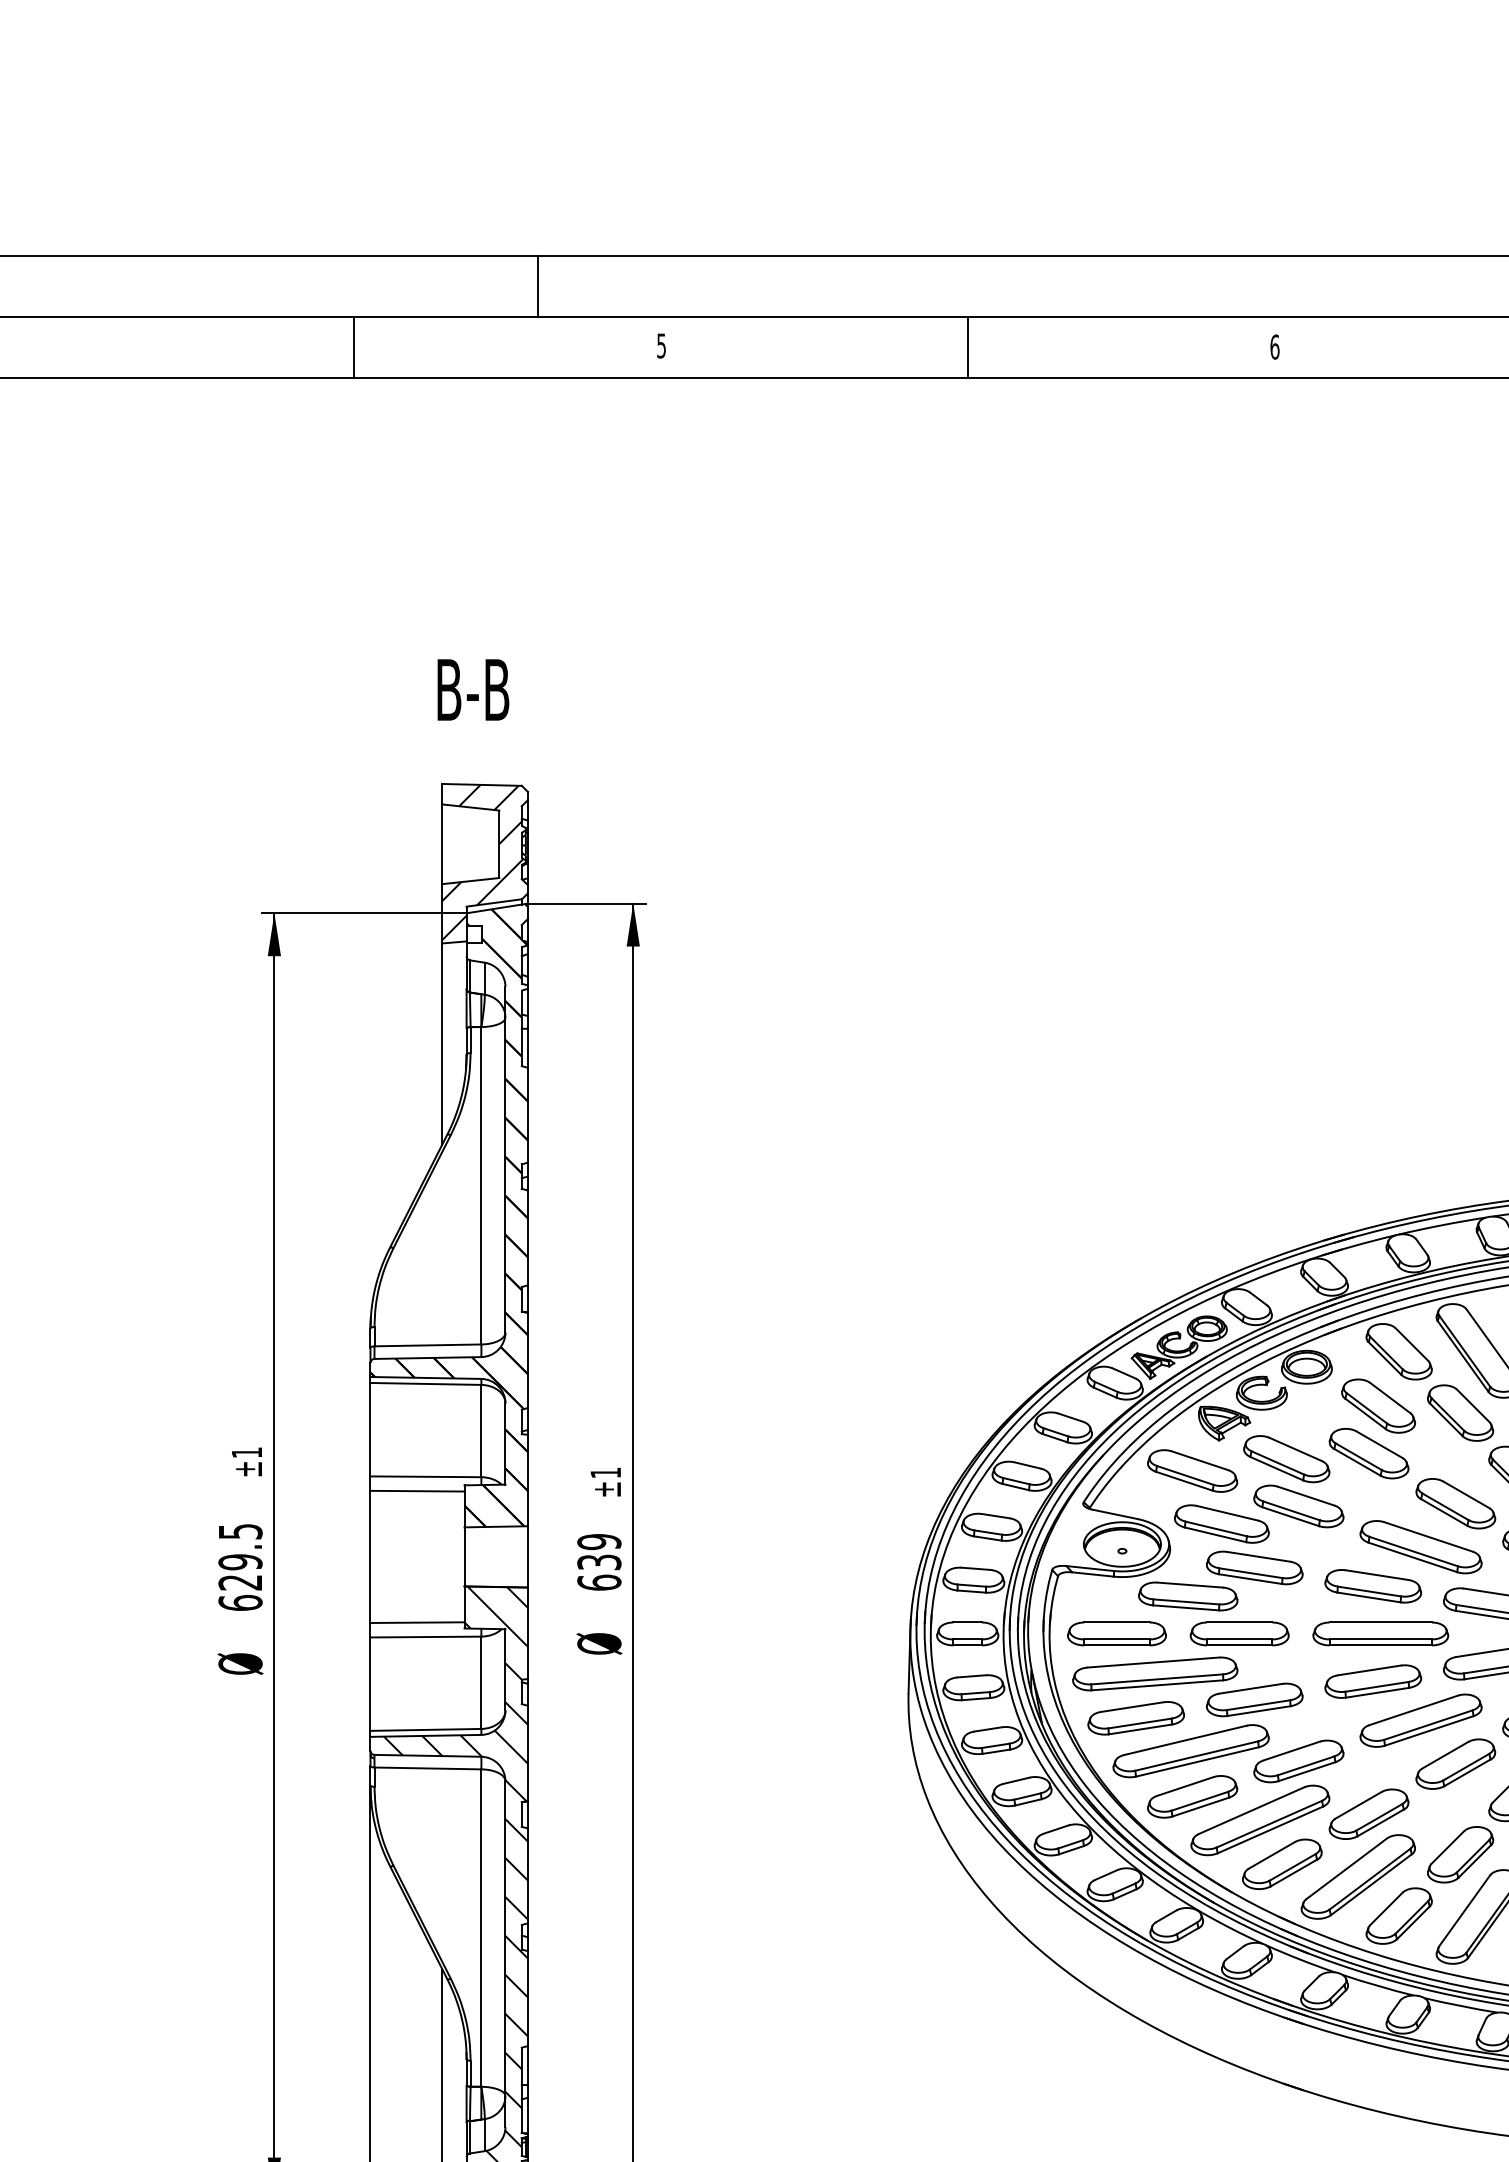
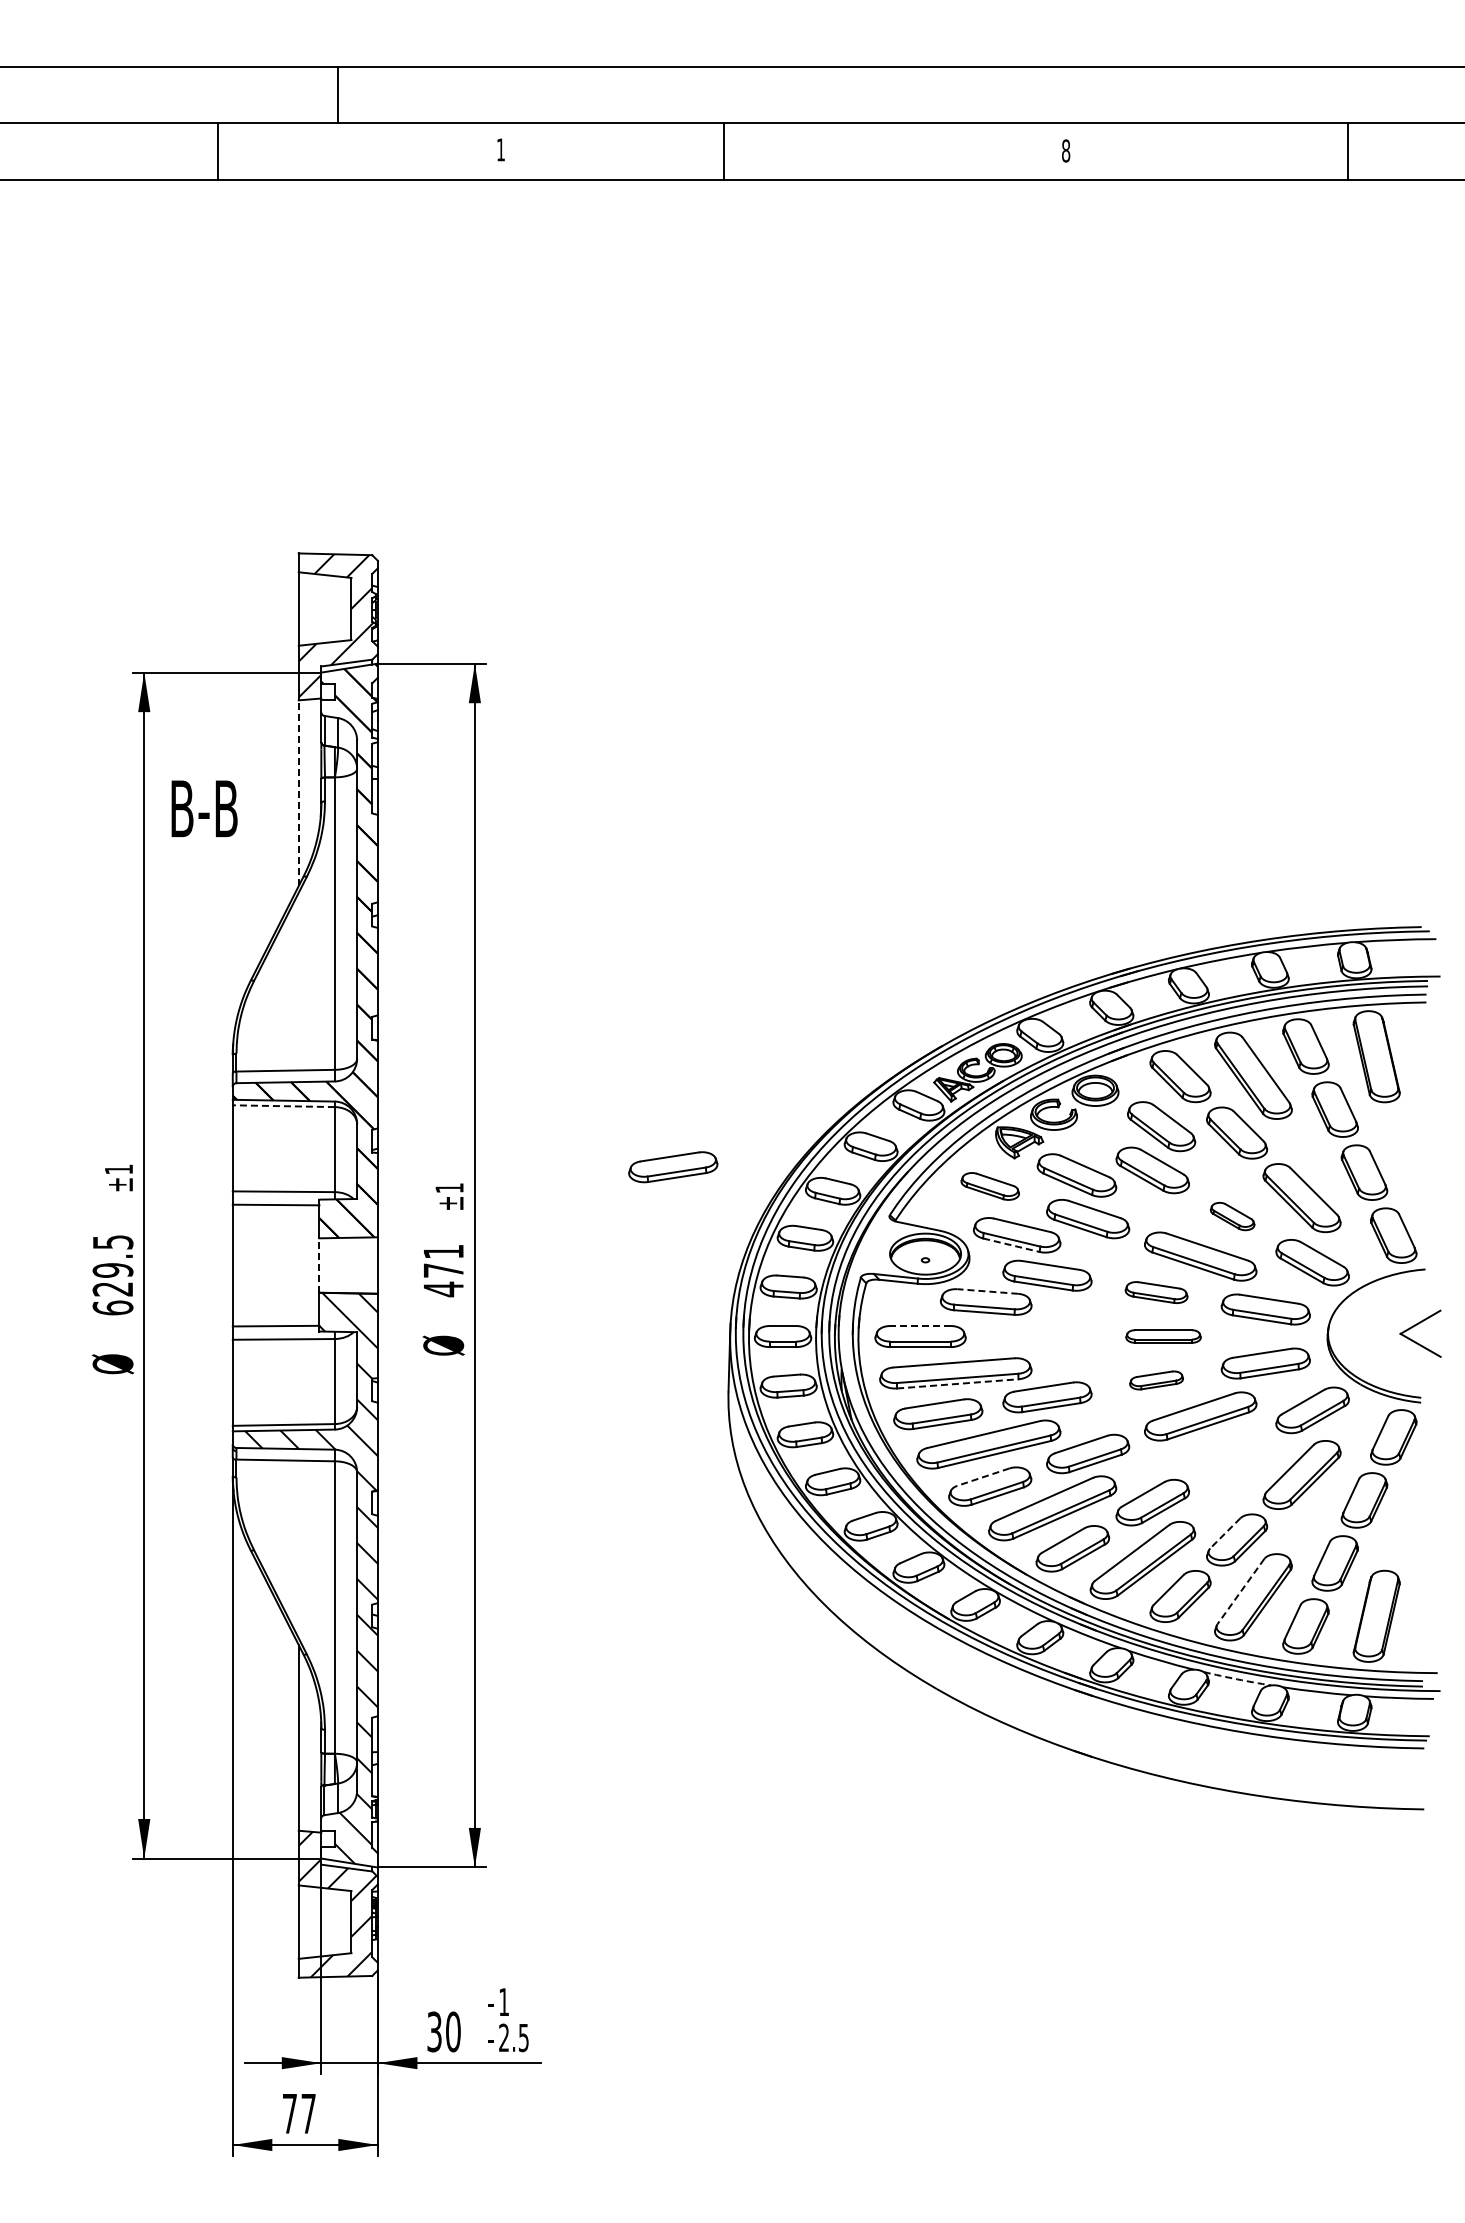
line: (538, 285) -> (337, 94), moved
text: (661, 345) -> (500, 149), 5 -> 1
text: (1275, 346) -> (1066, 150), 6 -> 8
line: (968, 347) -> (724, 151), moved
text: (473, 689) -> (204, 808), moved
line: (441, 1044) -> (298, 793), solid -> dashed
line: (425, 1384) -> (283, 1106), solid -> dashed
part: (848, 1450) -> (673, 1167), added
part: (1192, 1471) -> (990, 1186), size x0.7
part: (1455, 1503) -> (1232, 1216), size x0.6
line: (1215, 1535) -> (1011, 1245), solid -> dashed
line: (464, 1556) -> (319, 1265), solid -> dashed
text: (599, 1562) -> (443, 1270), 639 -> 471
line: (1189, 1585) -> (987, 1291), solid -> dashed
part: (1373, 1586) -> (1156, 1292), size x0.7
line: (1116, 1621) -> (920, 1325), solid -> dashed
part: (1239, 1633) -> (1033, 1336), removed
part: (1380, 1633) -> (1163, 1336), size x0.6
part: (1373, 1681) -> (1156, 1380), size x0.6
line: (1157, 1684) -> (957, 1383), solid -> dashed
part: (1455, 1764) -> (1232, 1456), removed
line: (1185, 1786) -> (983, 1477), solid -> dashed
line: (1446, 1847) -> (1224, 1533), solid -> dashed
line: (1464, 1910) -> (1240, 1591), solid -> dashed
arc: (1461, 2006) -> (1237, 1679), solid -> dashed

